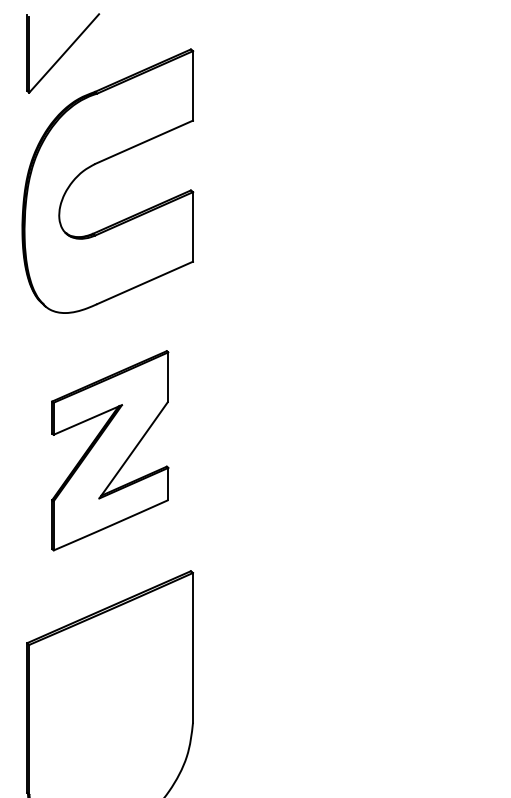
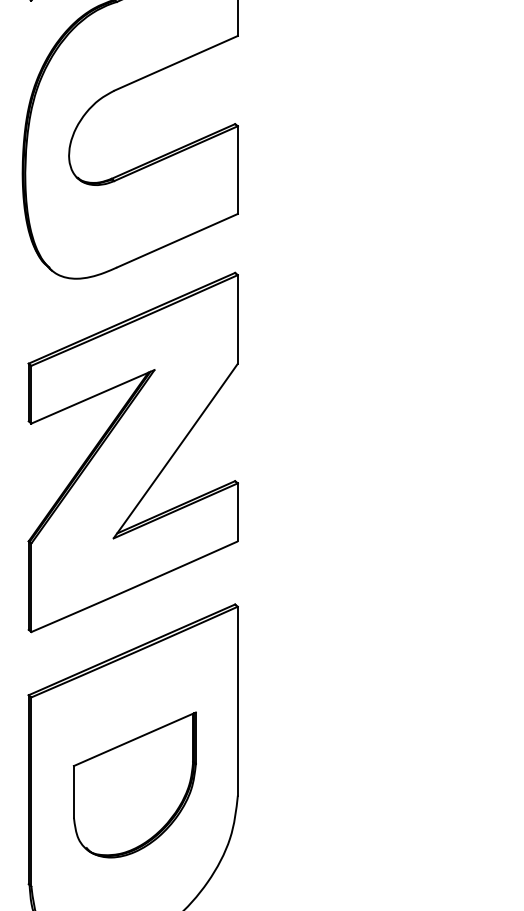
part: (110, 450) -> (133, 452), size x1.43
part: (111, 713) -> (135, 783), added

